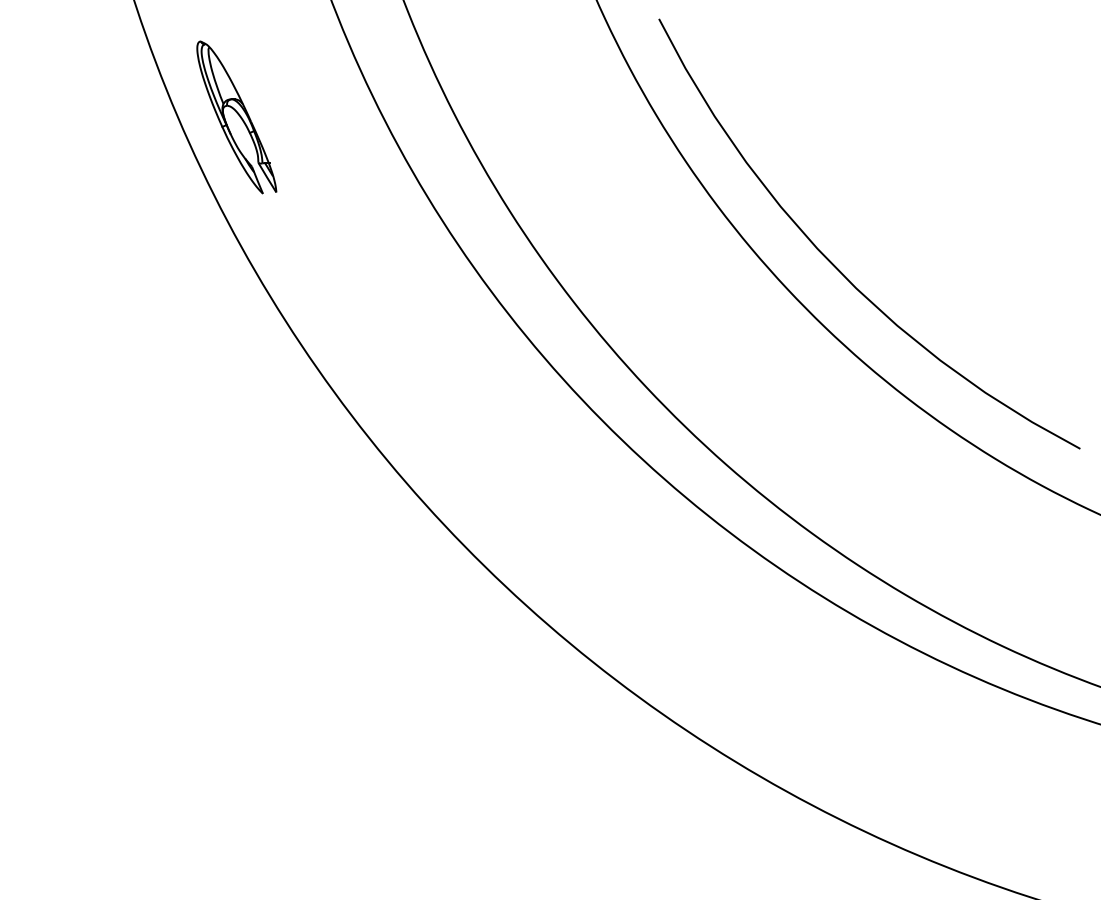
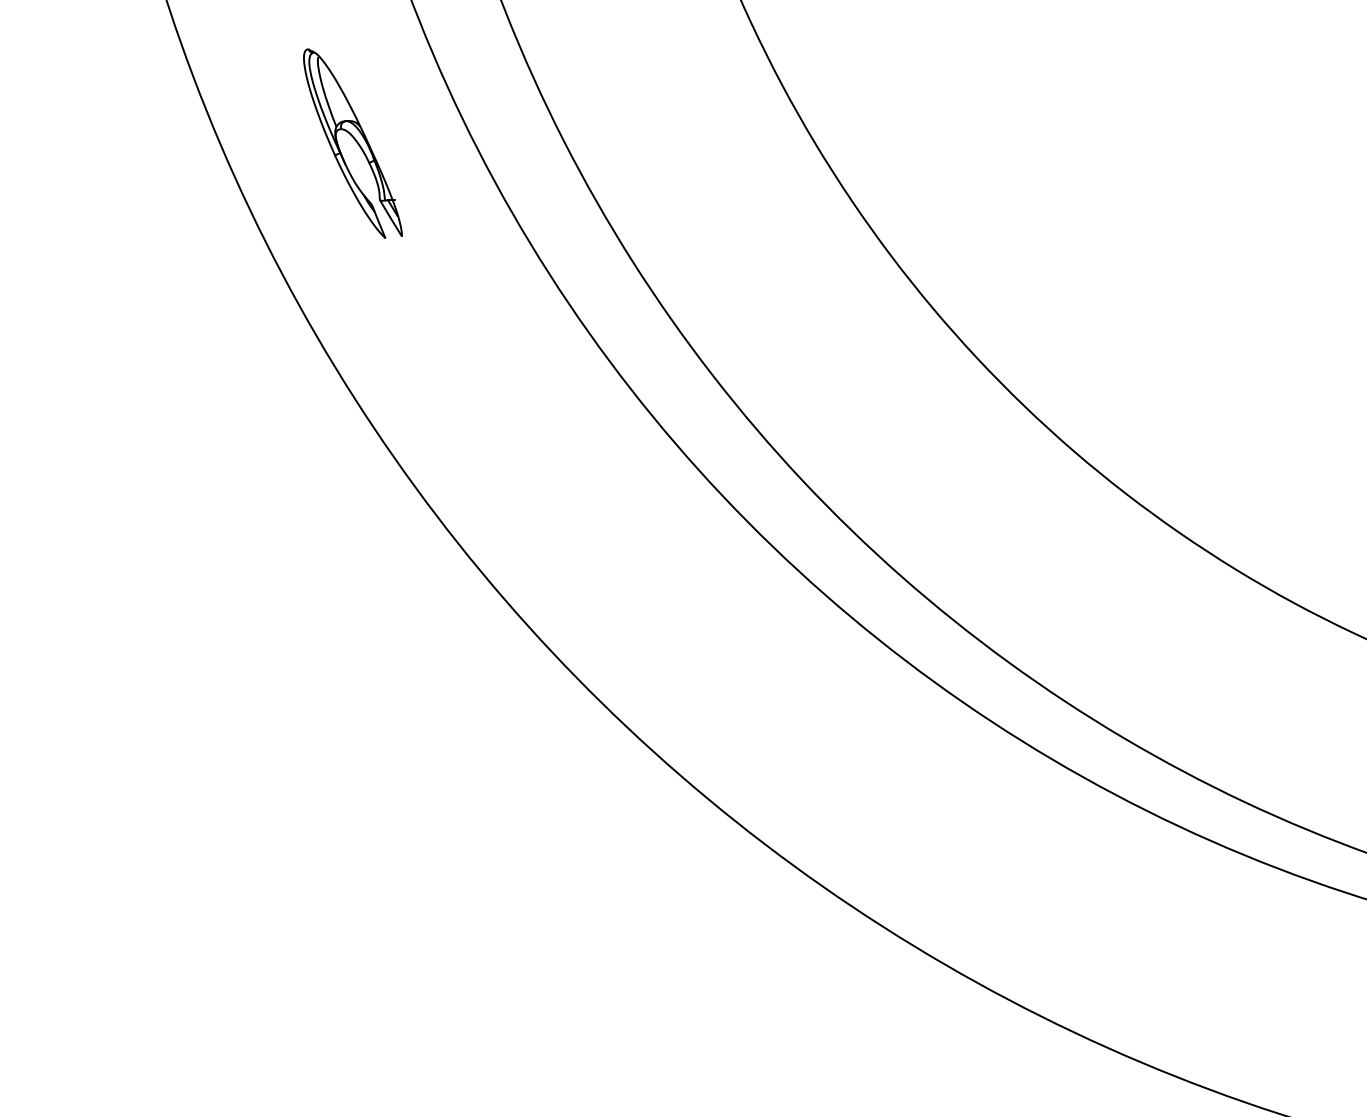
part: (236, 117) -> (352, 143), moved
curve: (836, 267) -> (1038, 331), removed

